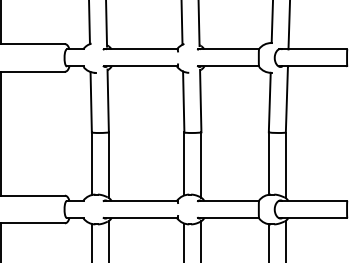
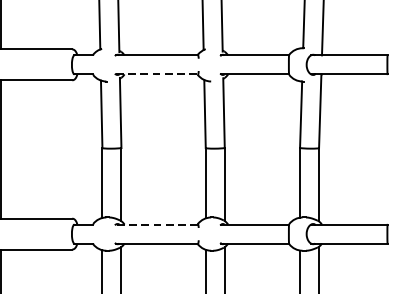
line: (140, 66) -> (156, 74), solid -> dashed
line: (140, 201) -> (156, 225), solid -> dashed

